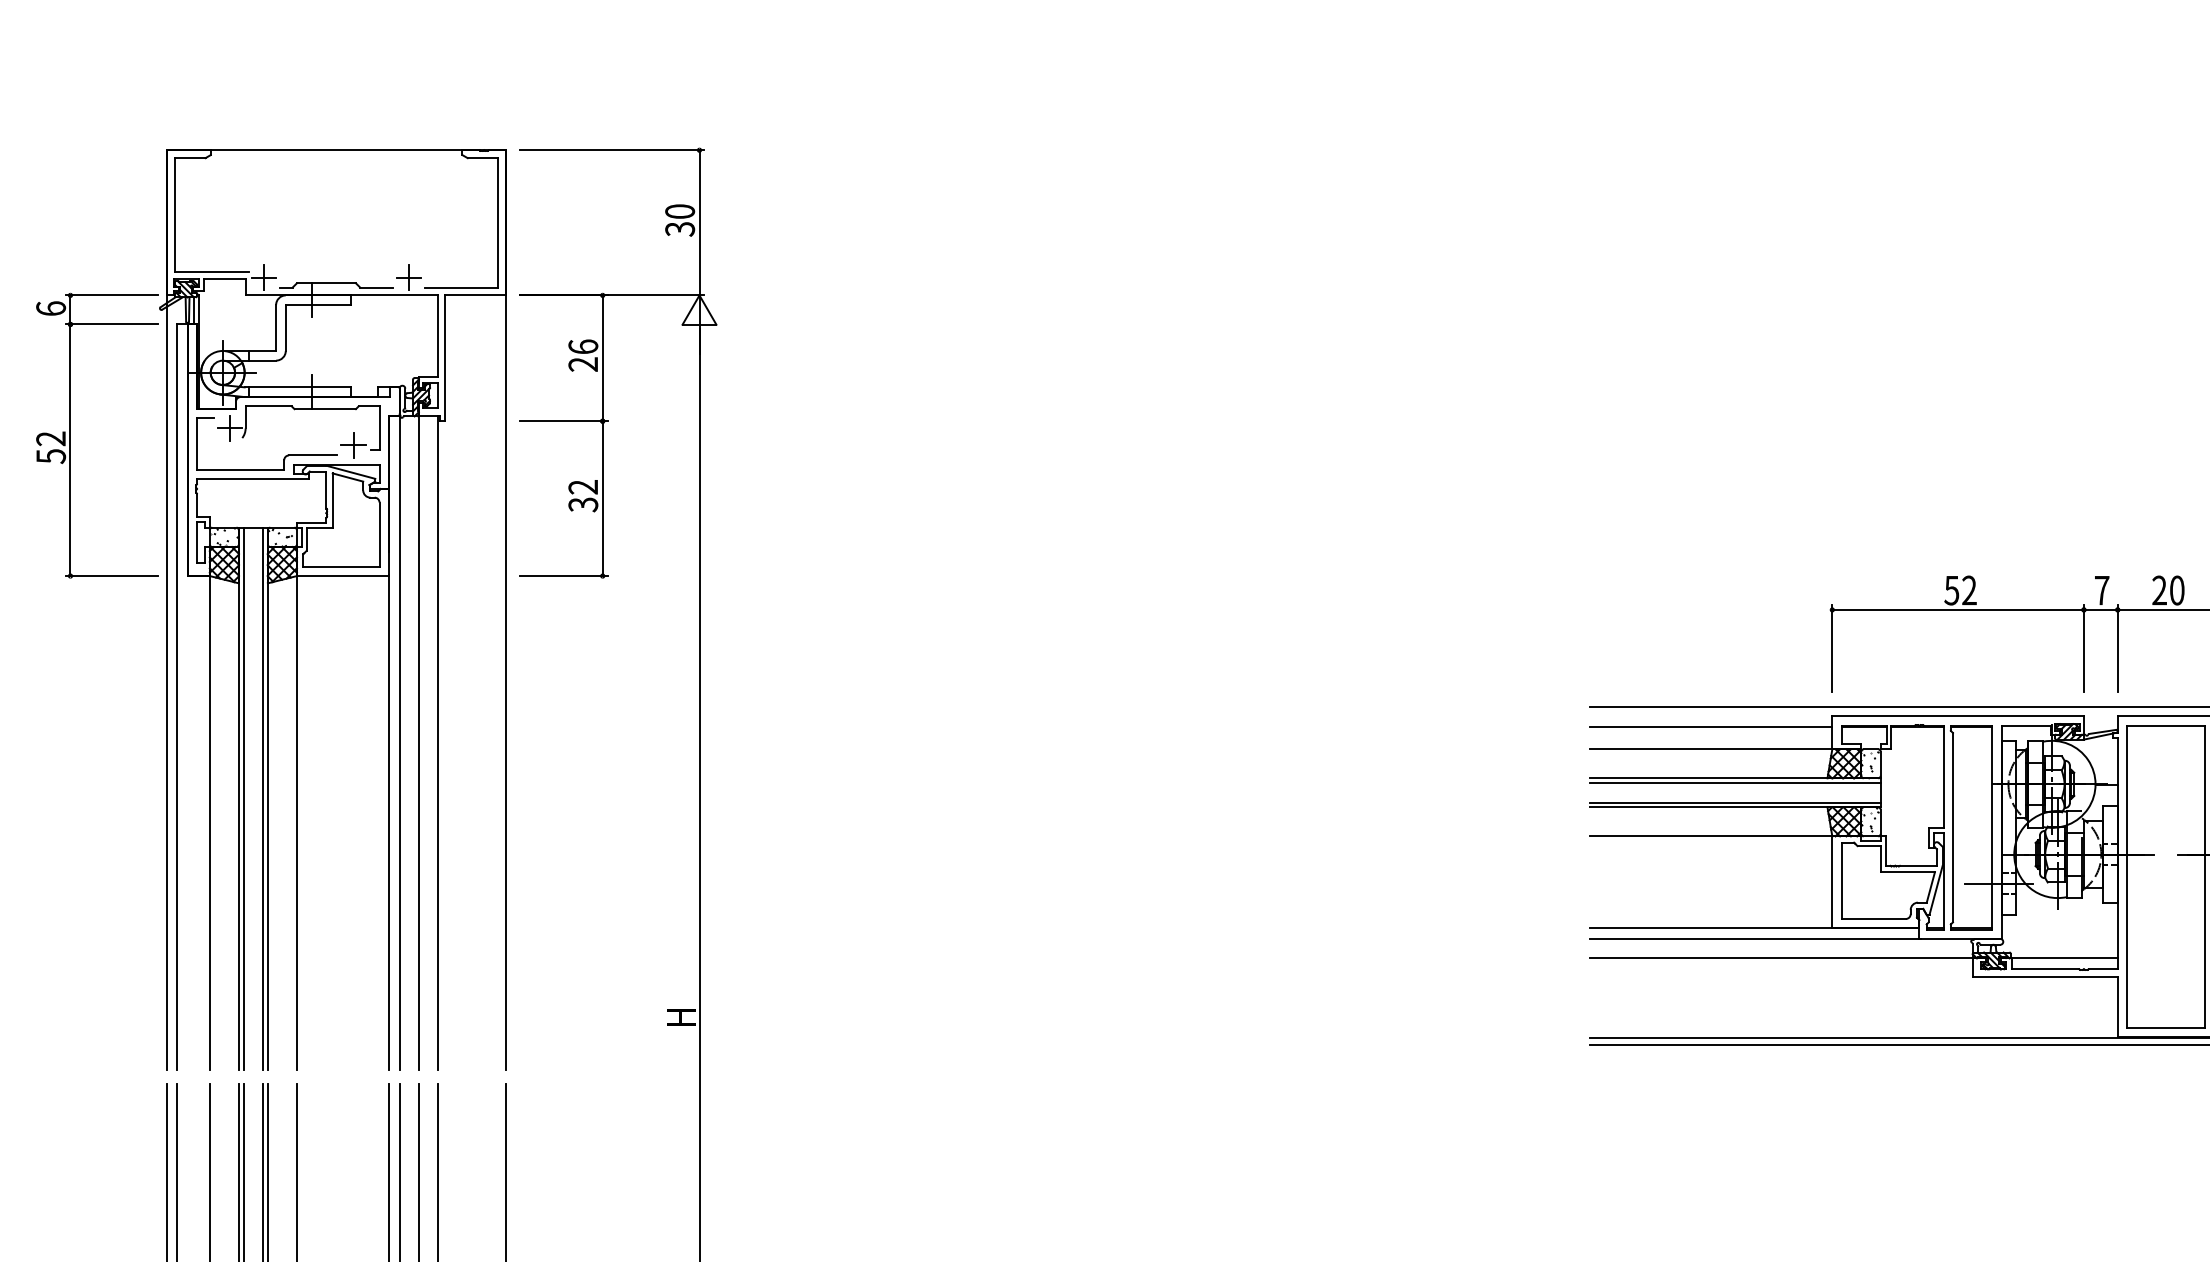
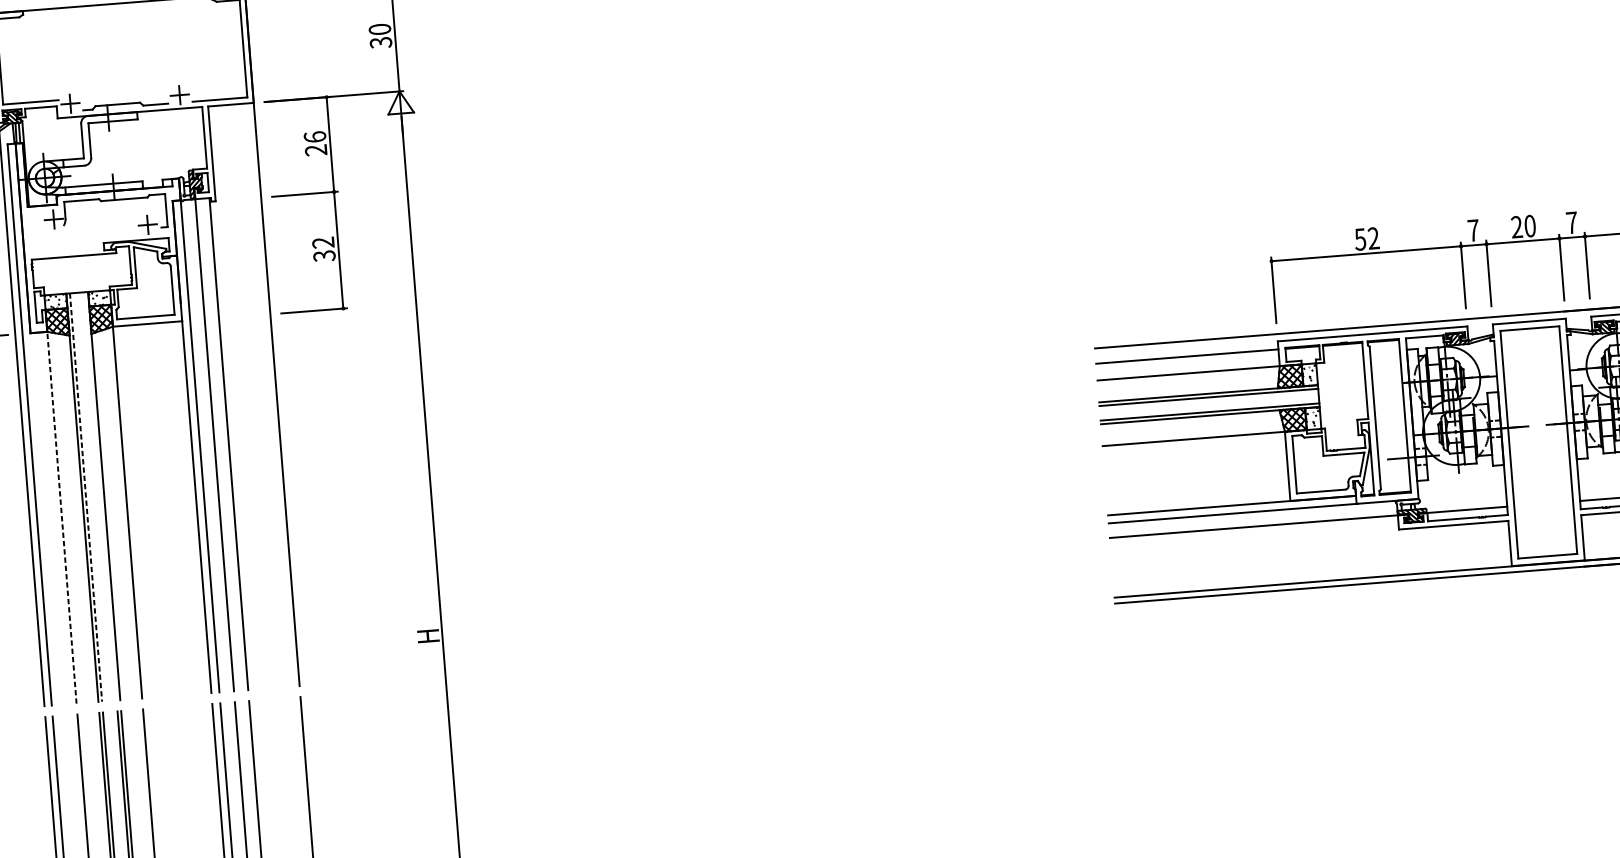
part: (284, 456) -> (96, 237), removed
line: (243, 798) -> (85, 497), solid -> dashed
line: (263, 798) -> (100, 496), removed
line: (209, 822) -> (61, 517), solid -> dashed

